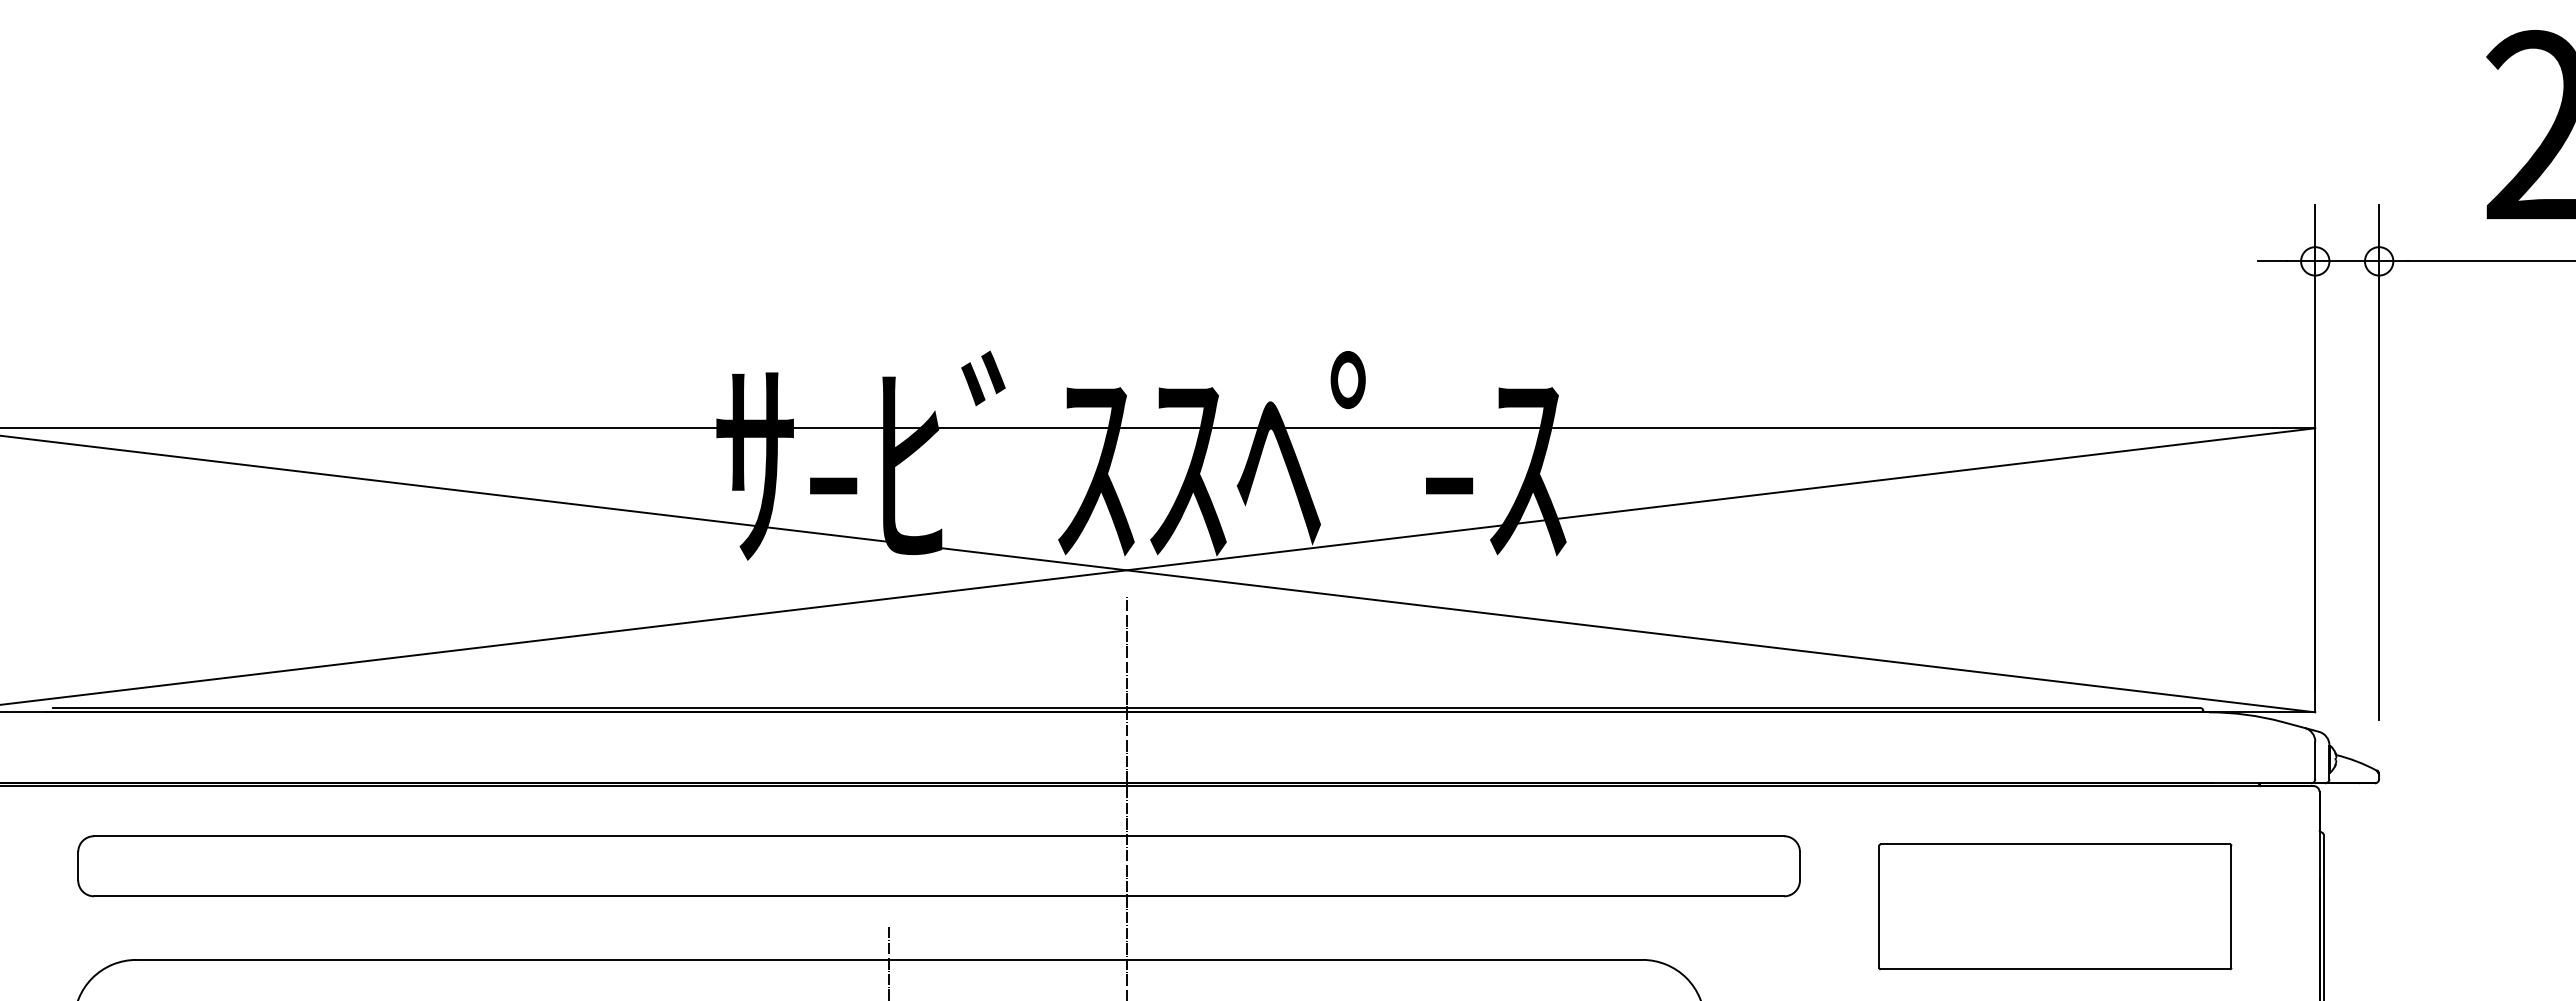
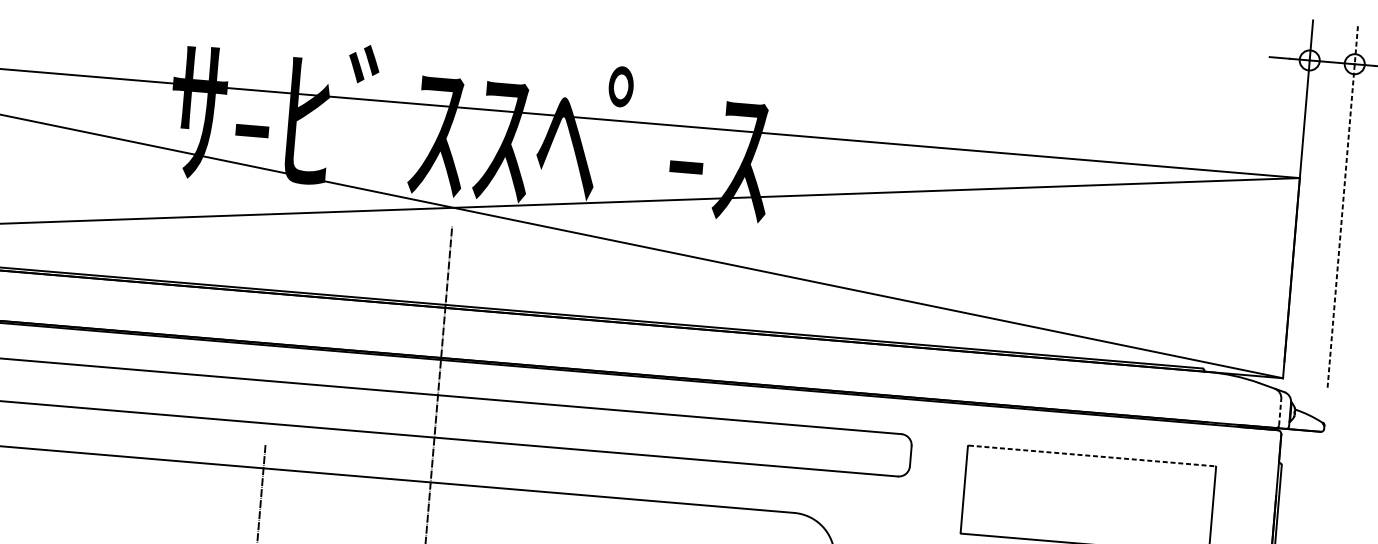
line: (2379, 462) -> (1343, 206), solid -> dashed
line: (2315, 760) -> (1280, 412), solid -> dashed
line: (2055, 844) -> (1092, 456), solid -> dashed

